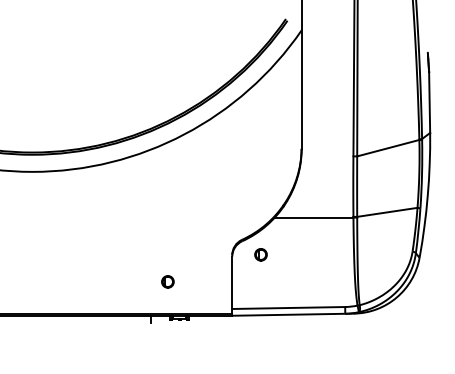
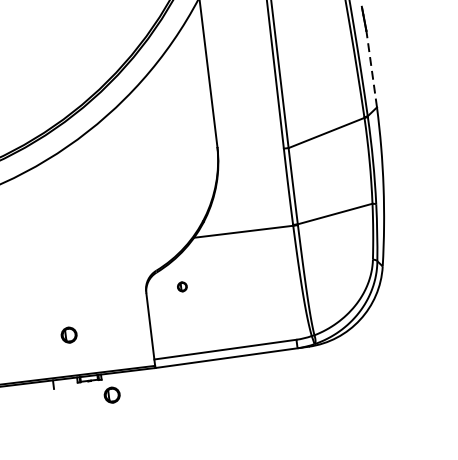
line: (429, 102) -> (371, 69), solid -> dashed
part: (260, 254) -> (181, 286), size x0.6
part: (195, 332) -> (111, 394), added

